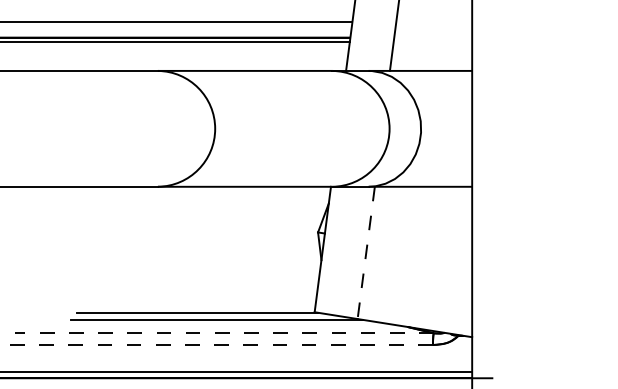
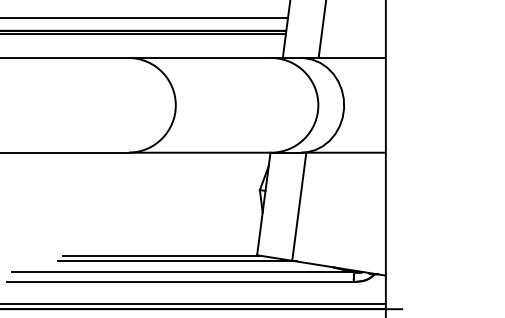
line: (366, 253) -> (299, 207), dashed -> solid
line: (223, 333) -> (182, 272), dashed -> solid
line: (220, 345) -> (180, 282), dashed -> solid

